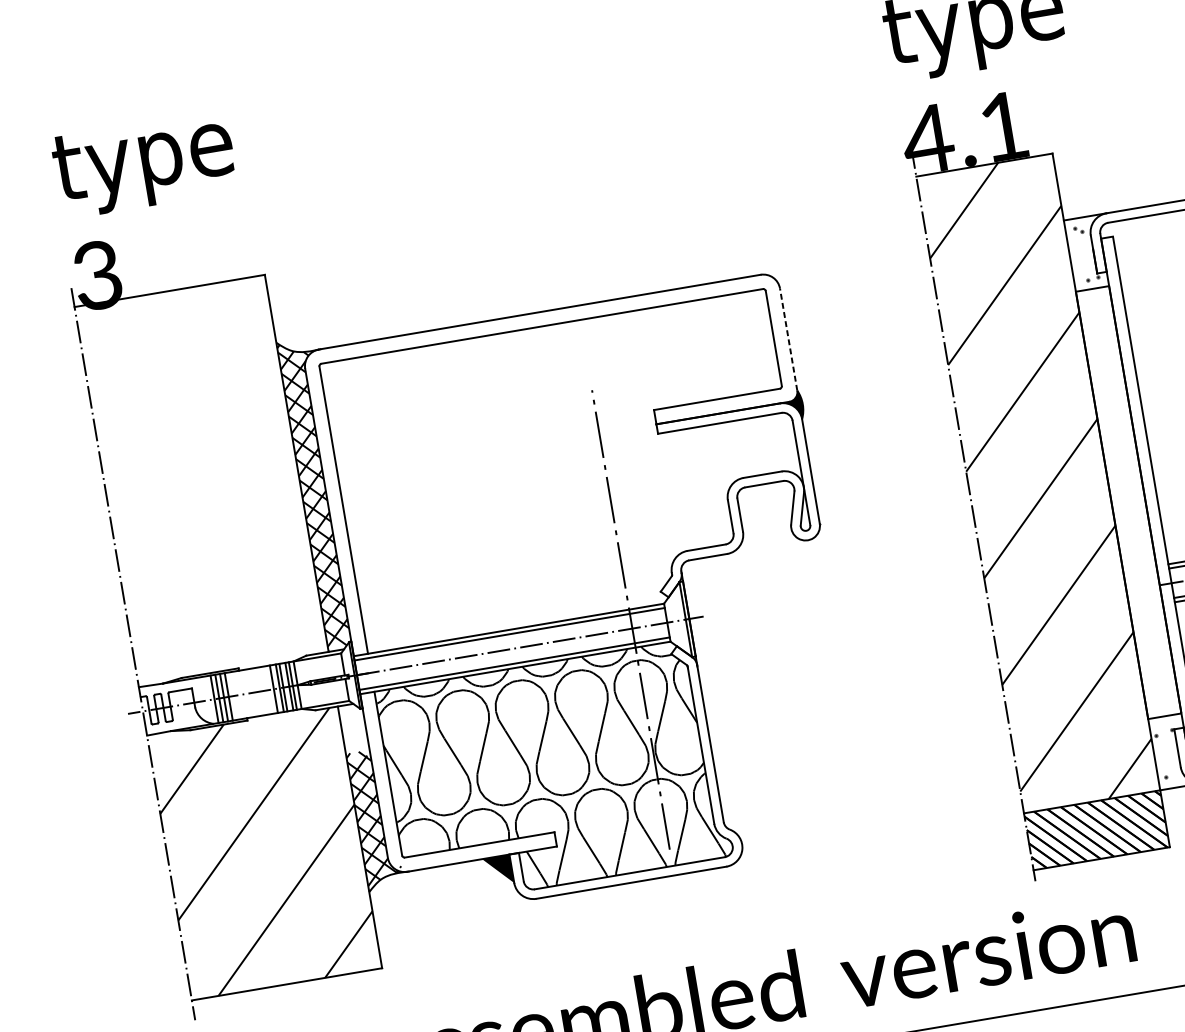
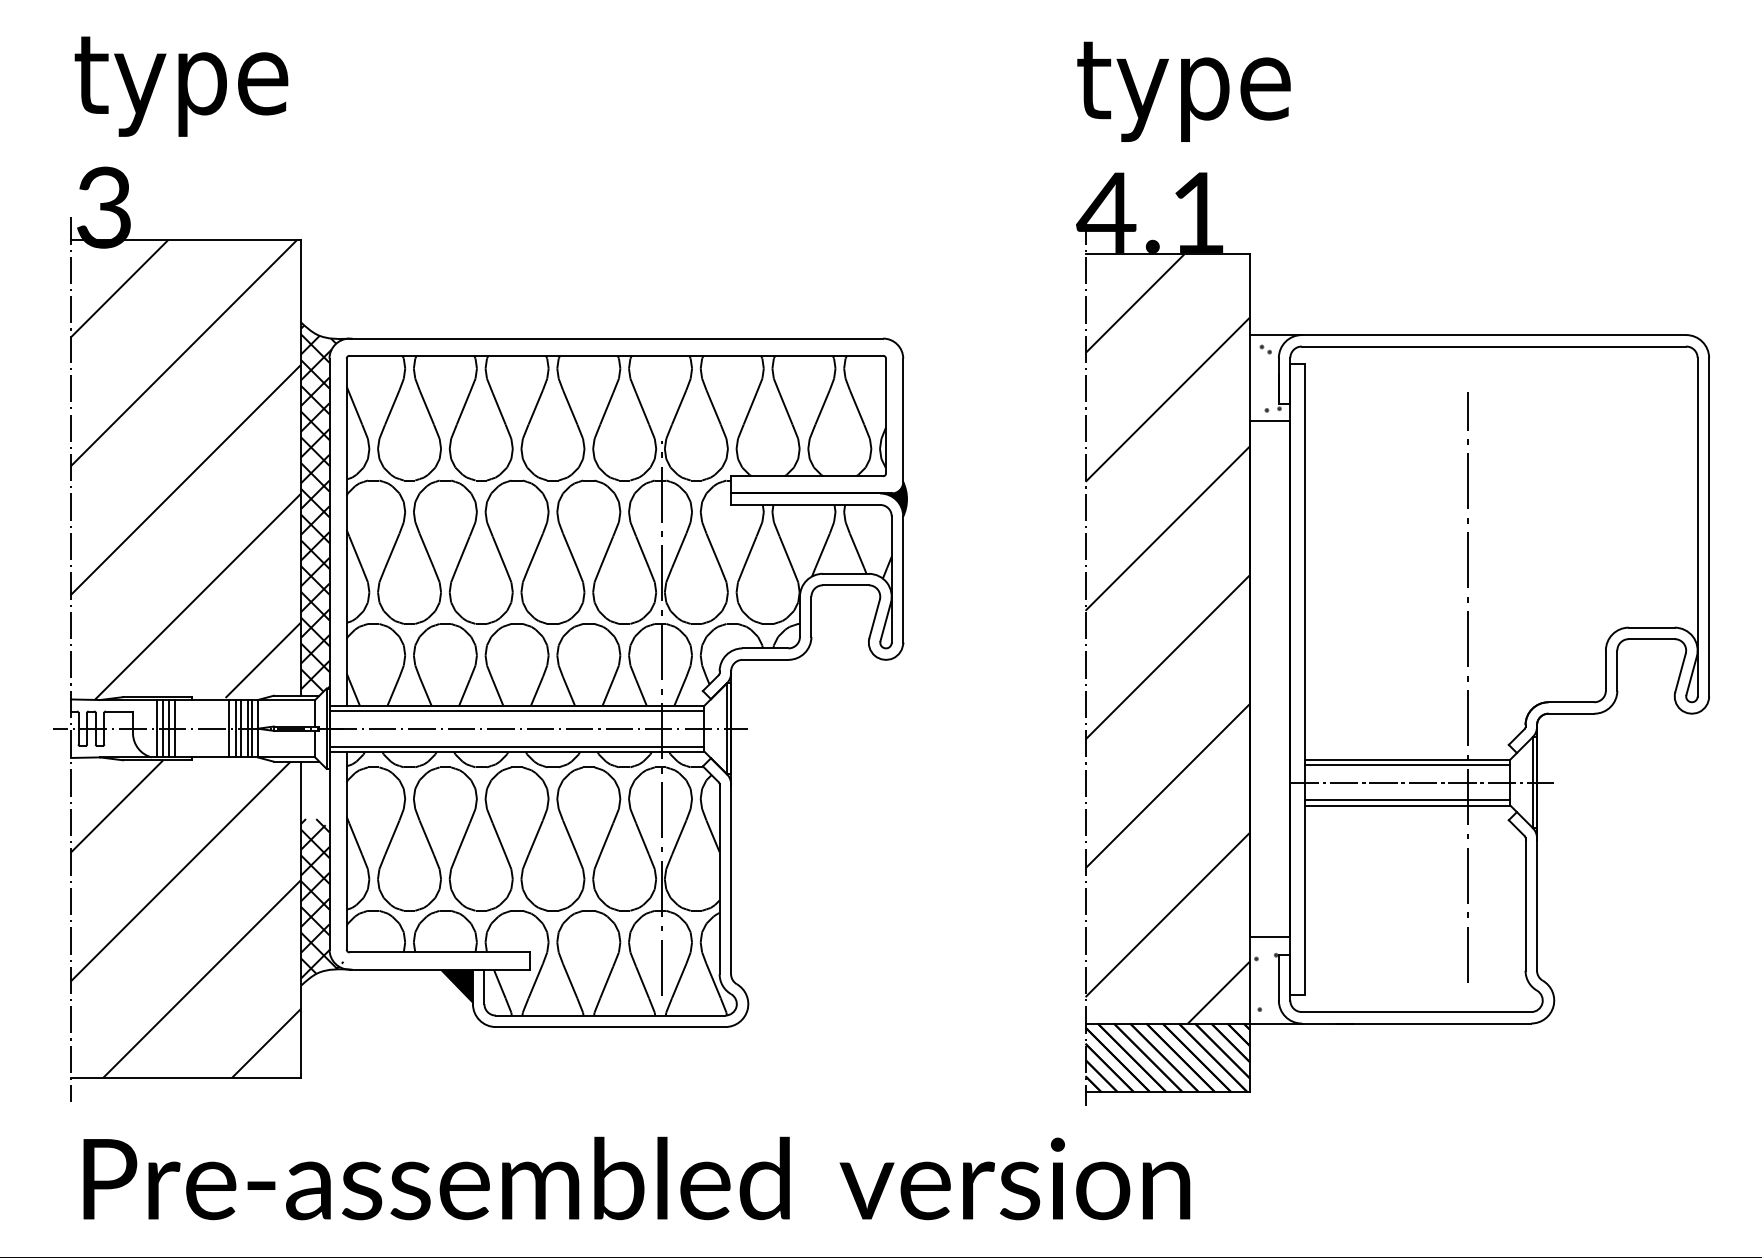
line: (788, 339) -> (903, 420), dashed -> solid
hatch: (568, 470) -> (618, 530), added
hatch: (201, 480) -> (185, 469), added

